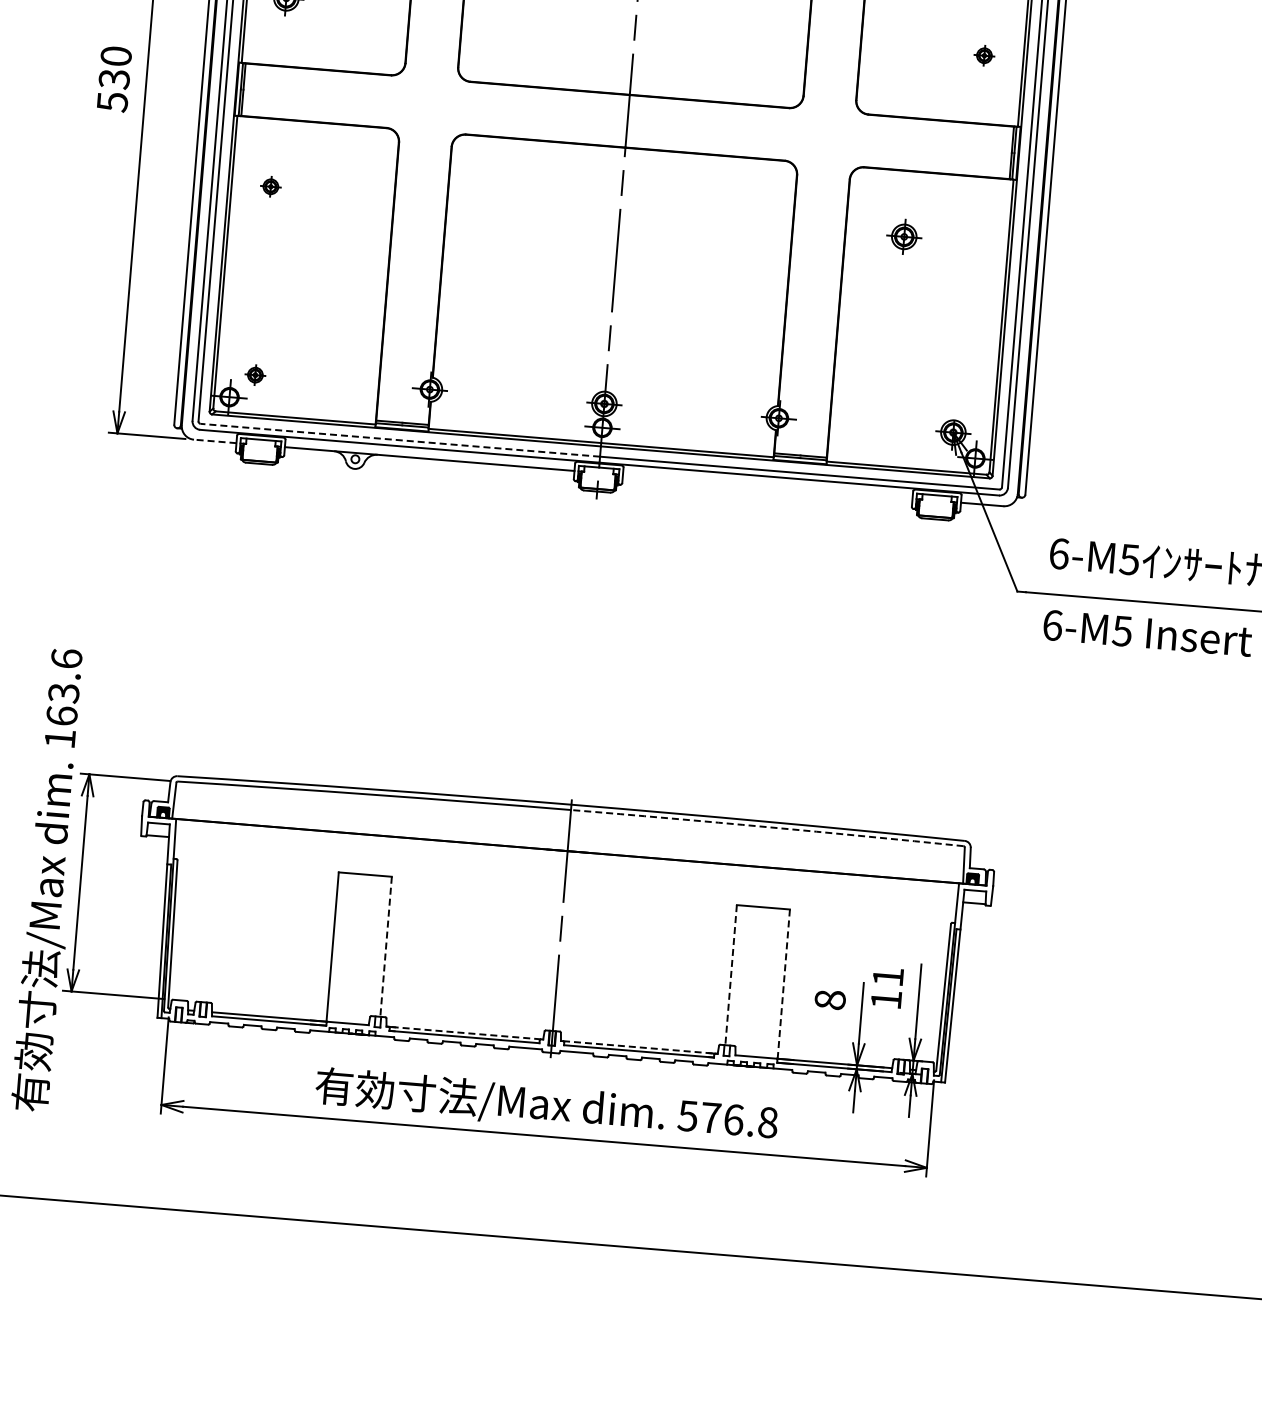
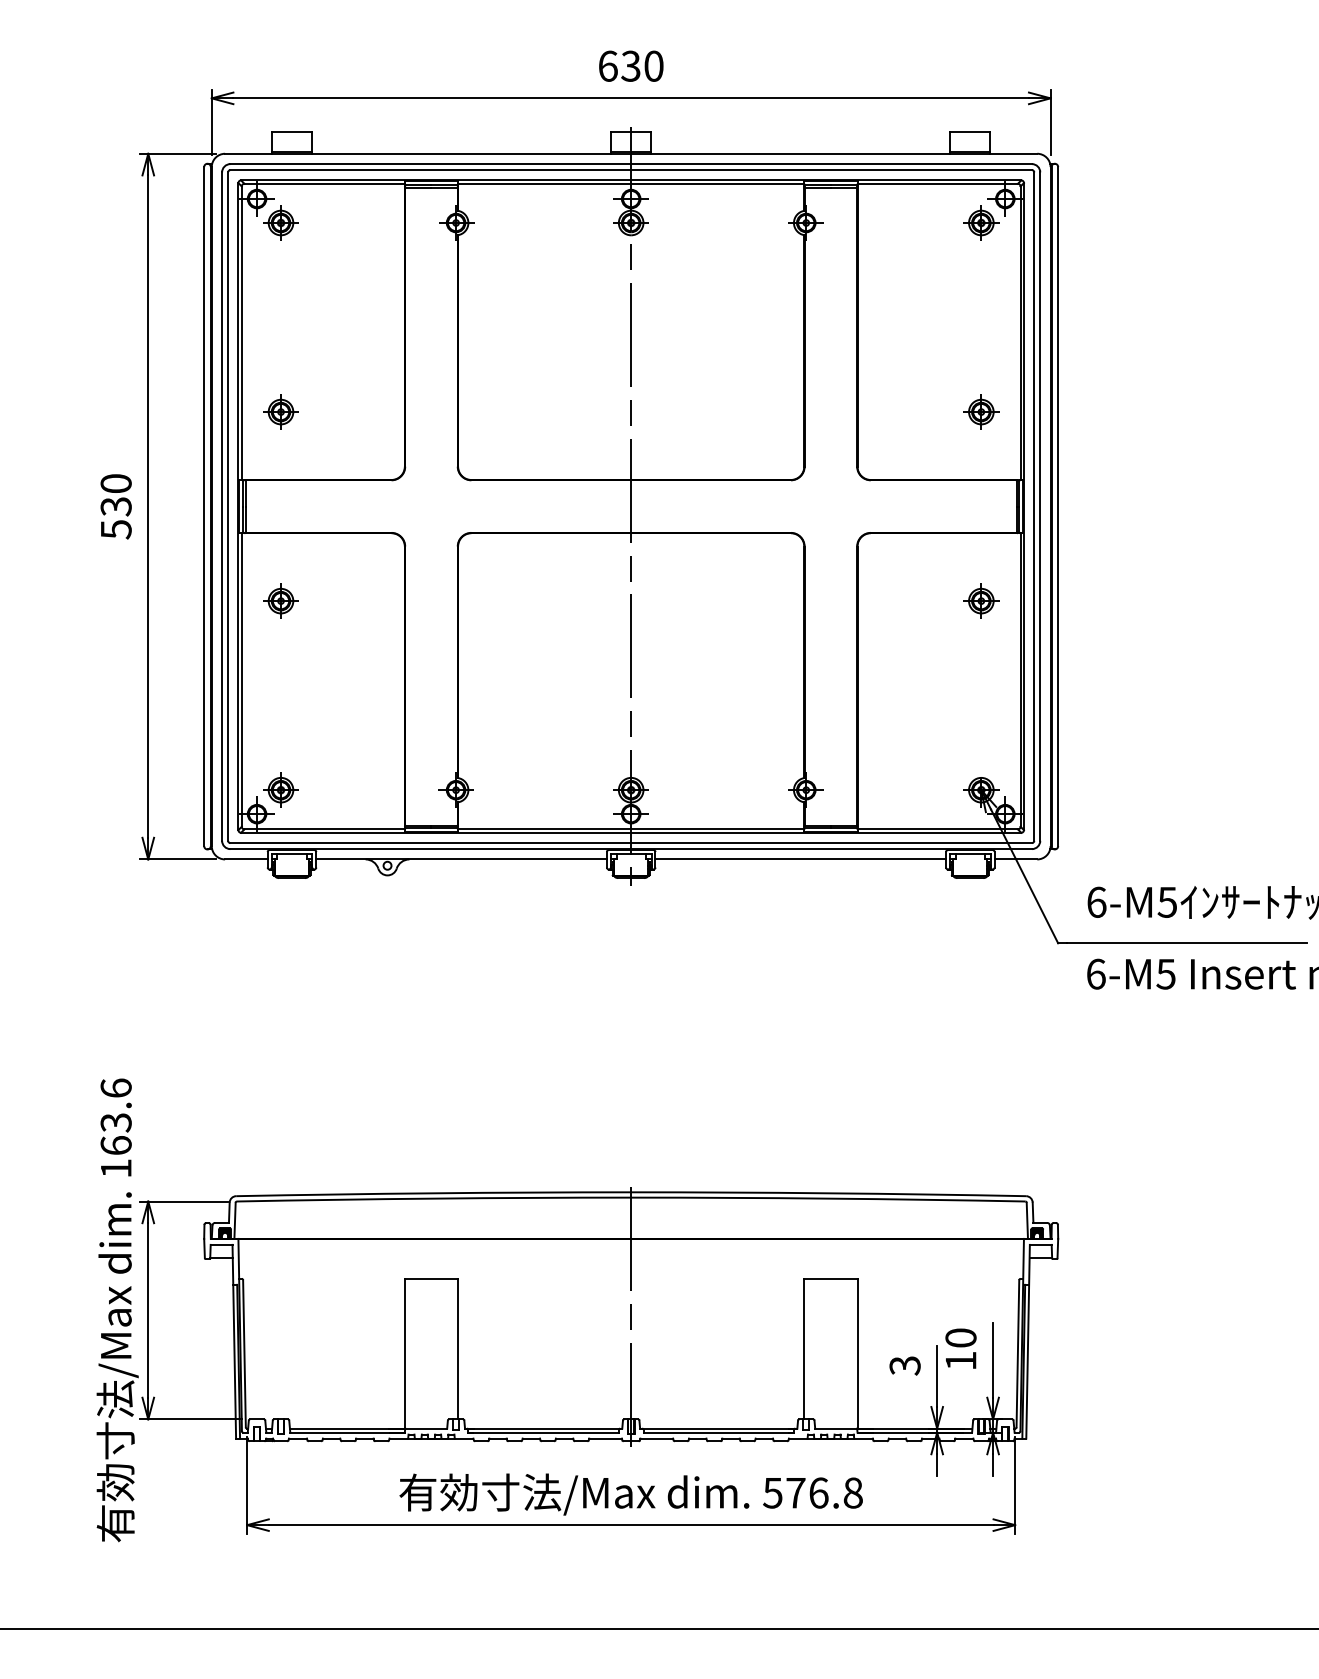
part: (984, 55) -> (981, 411), size x1.67
part: (270, 186) -> (280, 600), size x1.67
part: (904, 236) -> (981, 600), moved
part: (254, 374) -> (280, 789), size x1.67
line: (400, 440) -> (430, 843), dashed -> solid
line: (214, 441) -> (245, 859), dashed -> solid
line: (767, 486) -> (800, 859), added
arc: (767, 827) -> (828, 1198), dashed -> solid
line: (386, 947) -> (458, 1349), dashed -> solid
line: (731, 975) -> (804, 1349), dashed -> solid
text: (887, 976) -> (960, 1337), 11 -> 10
line: (783, 983) -> (857, 1353), dashed -> solid
text: (829, 999) -> (904, 1365), 8 -> 3
line: (463, 1032) -> (542, 1428), dashed -> solid
line: (640, 1047) -> (719, 1428), dashed -> solid

